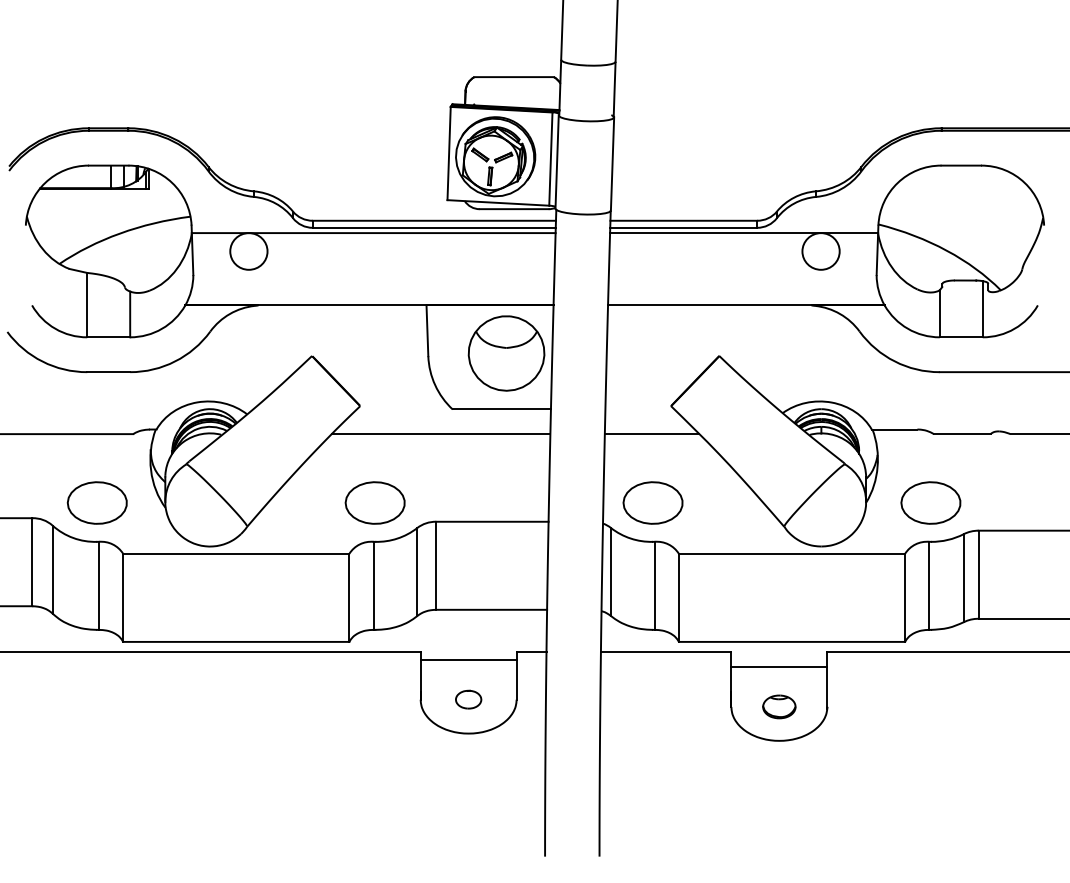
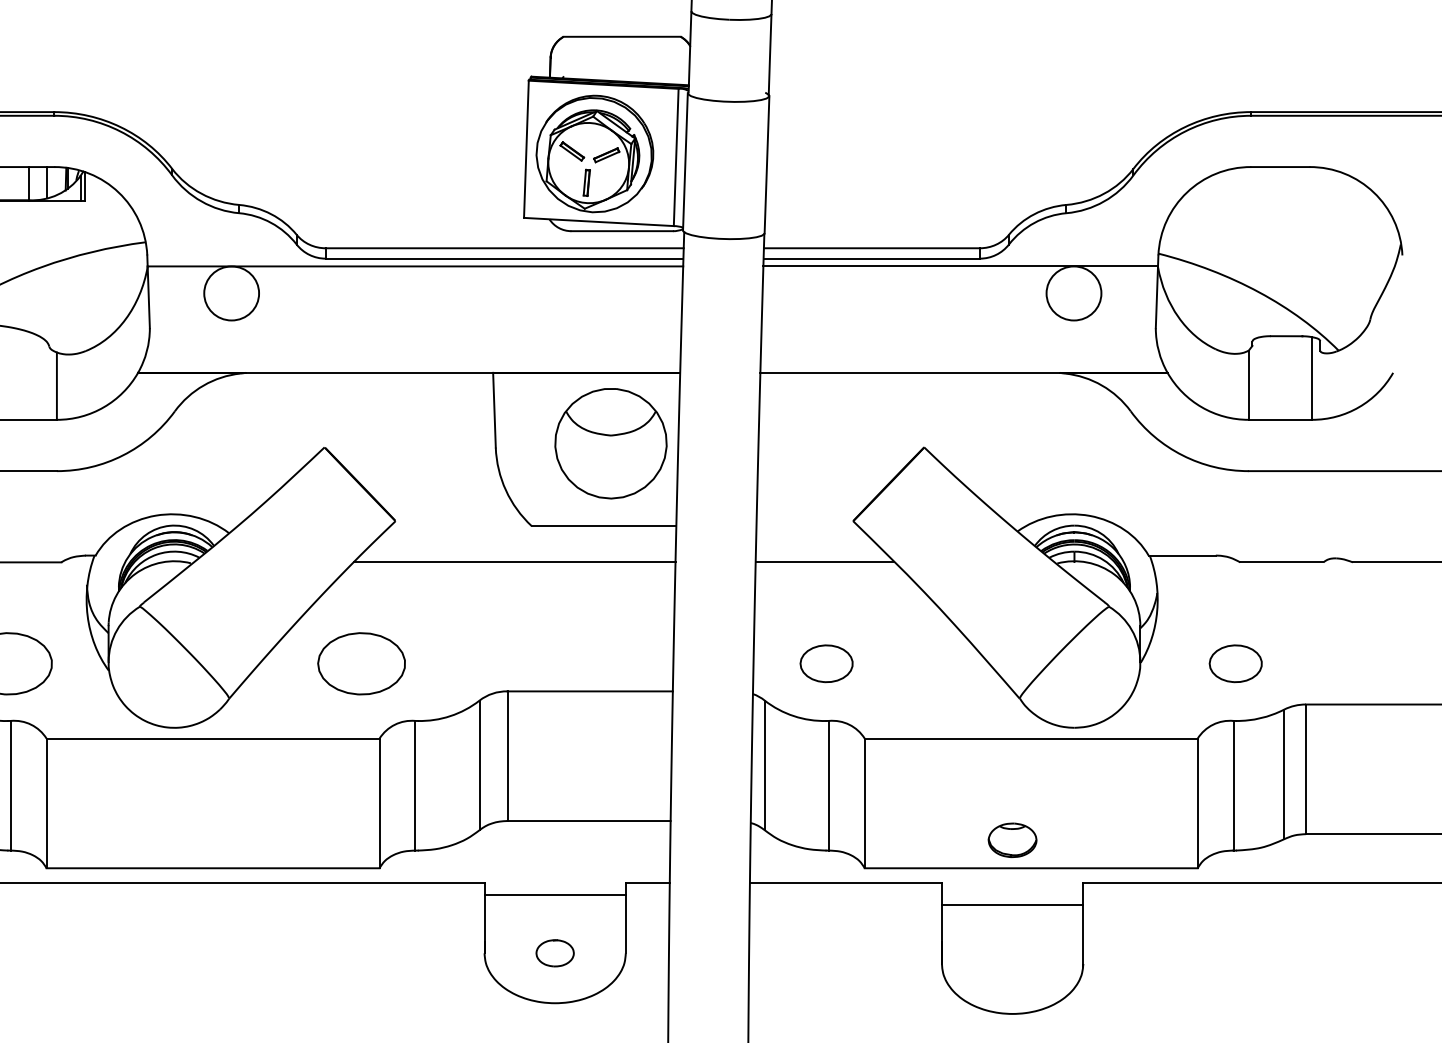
part: (374, 502) -> (360, 663), moved
part: (652, 502) -> (825, 663), size x0.6
part: (930, 502) -> (1235, 663), size x0.6
part: (779, 706) -> (1012, 839), moved

